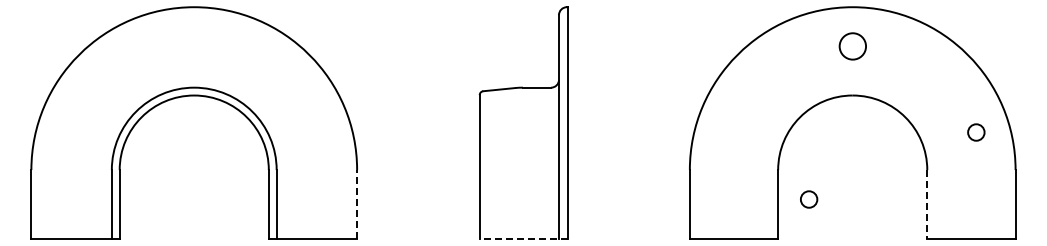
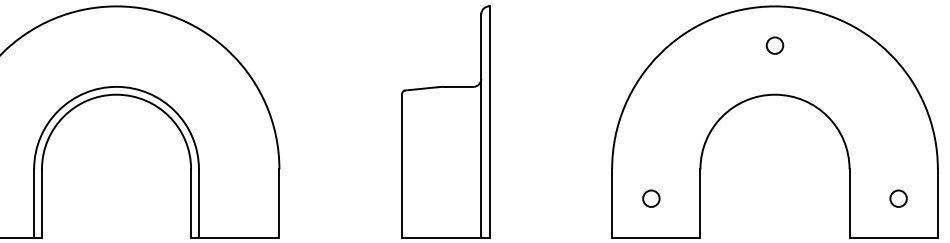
circle: (852, 46) -> (774, 45), size x0.62
circle: (976, 132) -> (898, 198), moved
circle: (809, 199) -> (651, 198), moved
line: (357, 203) -> (279, 202), dashed -> solid
line: (927, 204) -> (849, 203), dashed -> solid
line: (523, 238) -> (445, 237), dashed -> solid

